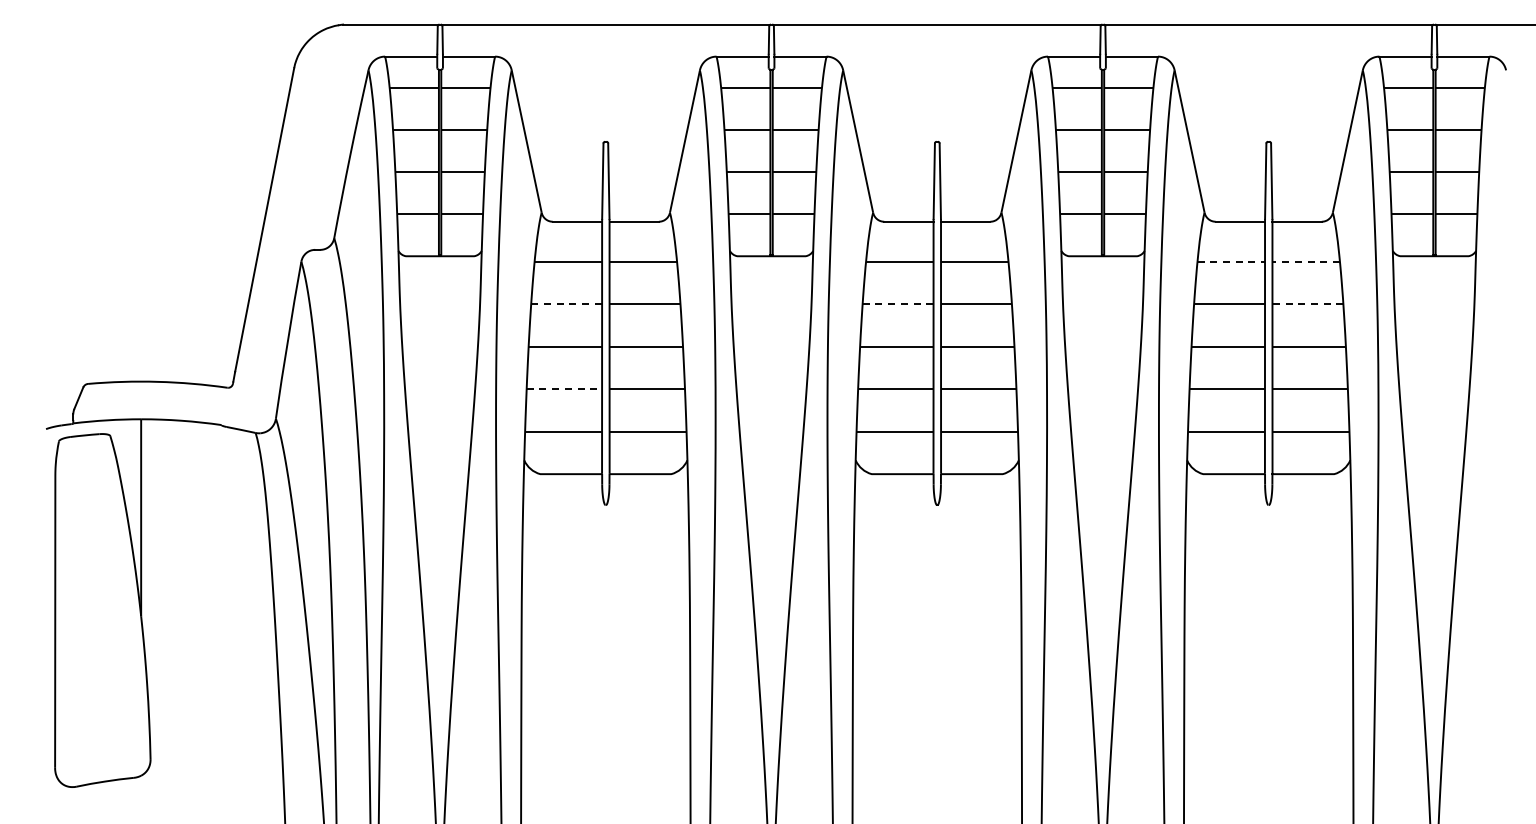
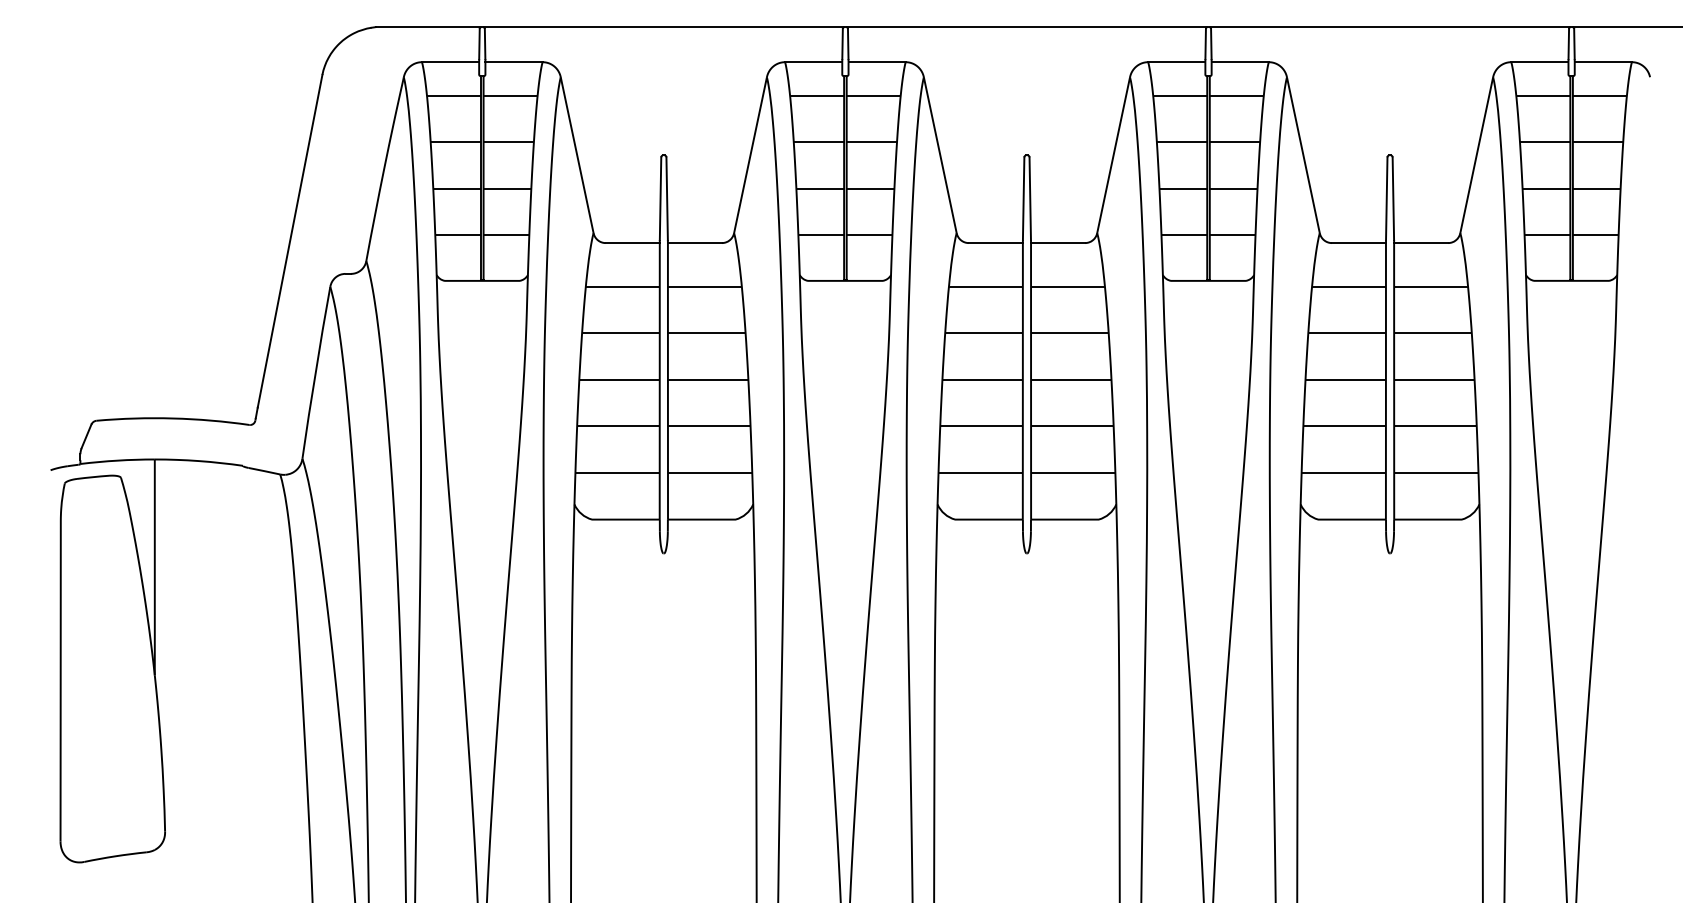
line: (1231, 261) -> (1349, 286), dashed -> solid
line: (1306, 261) -> (1431, 286), dashed -> solid
line: (567, 304) -> (621, 333), dashed -> solid
line: (898, 304) -> (984, 333), dashed -> solid
line: (1307, 304) -> (1432, 333), dashed -> solid
line: (564, 389) -> (618, 426), dashed -> solid

